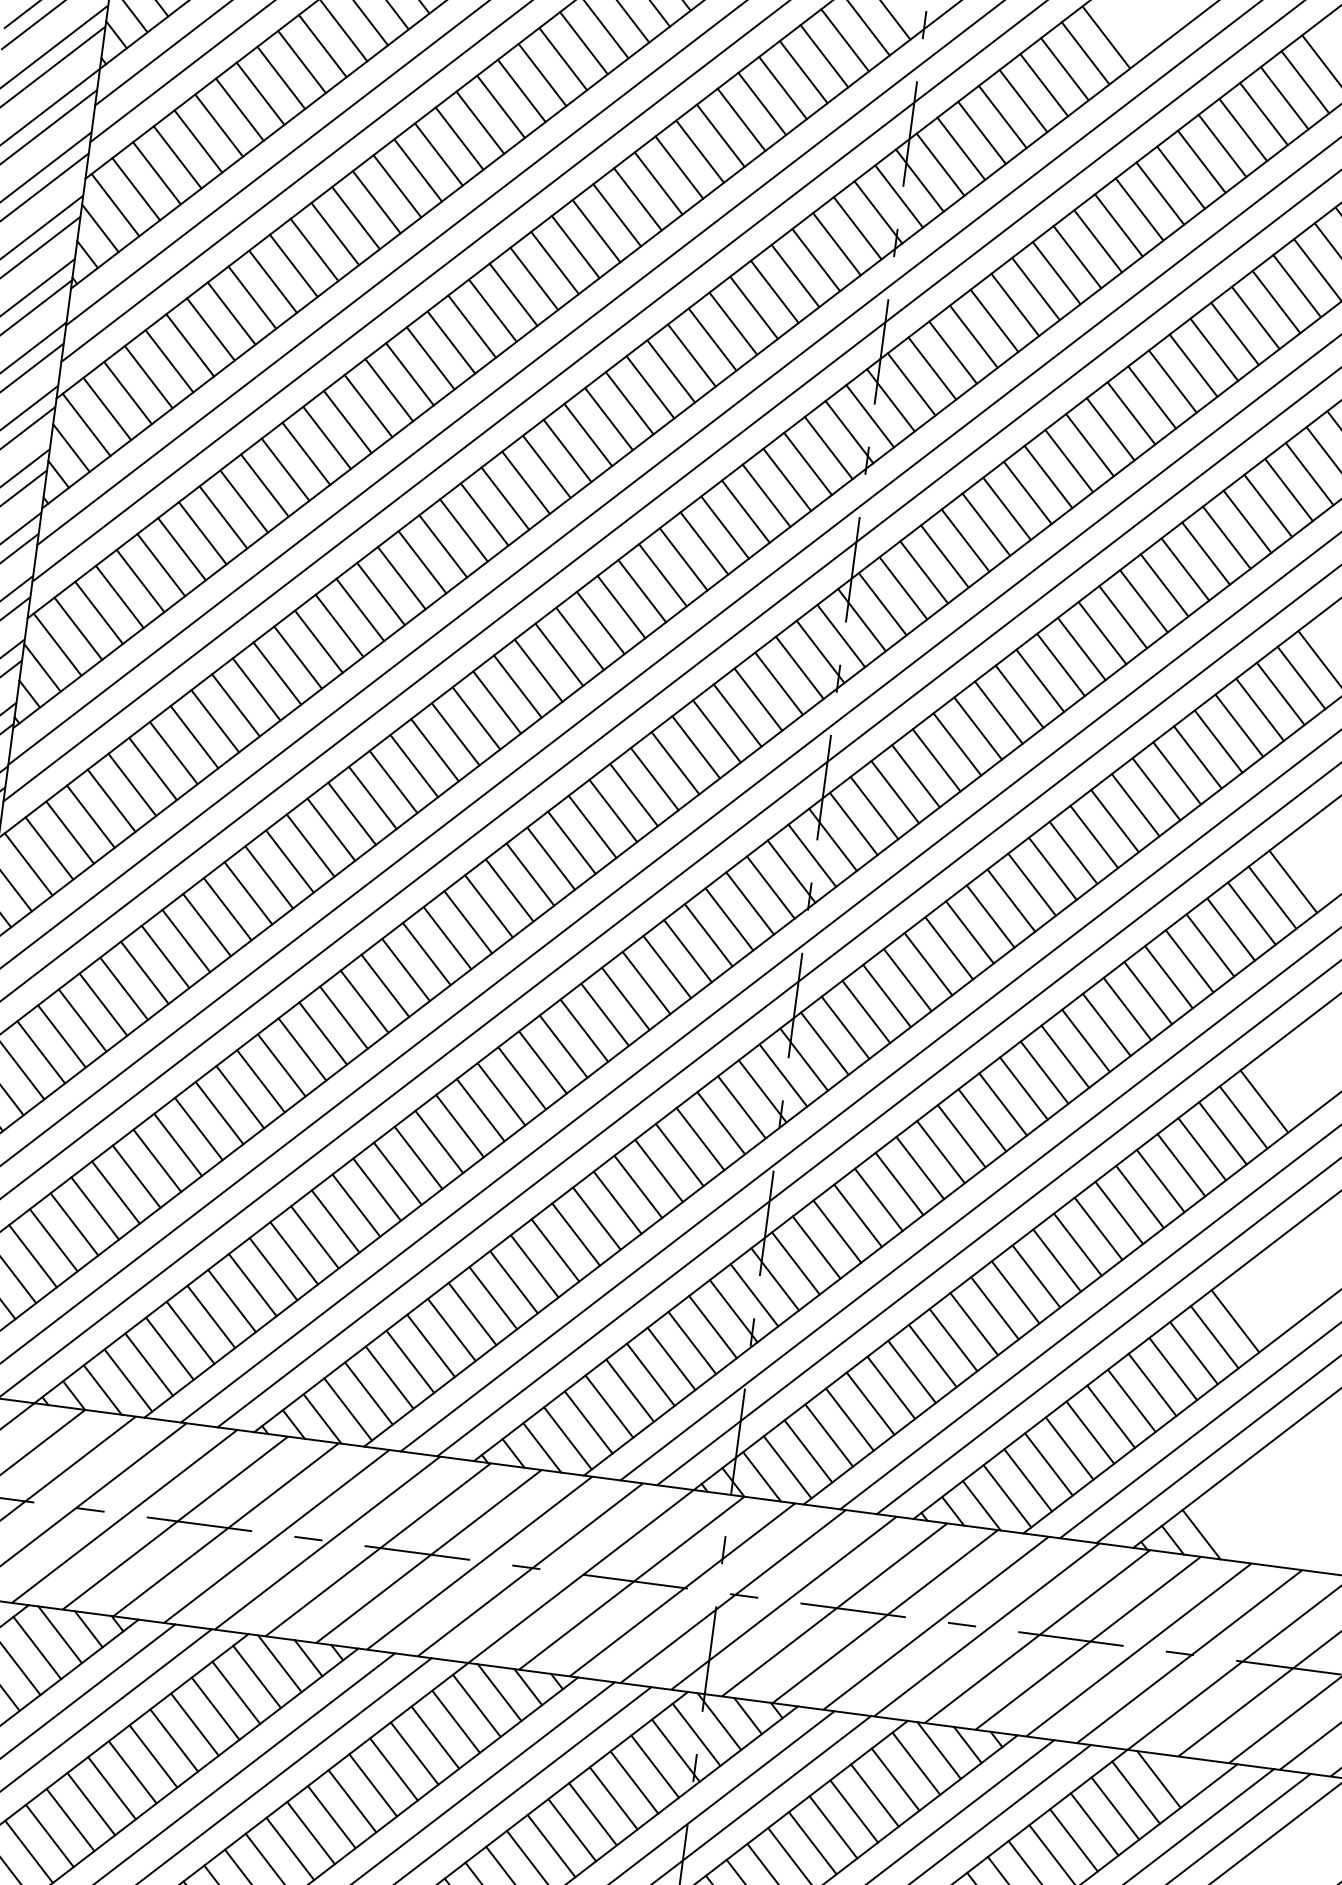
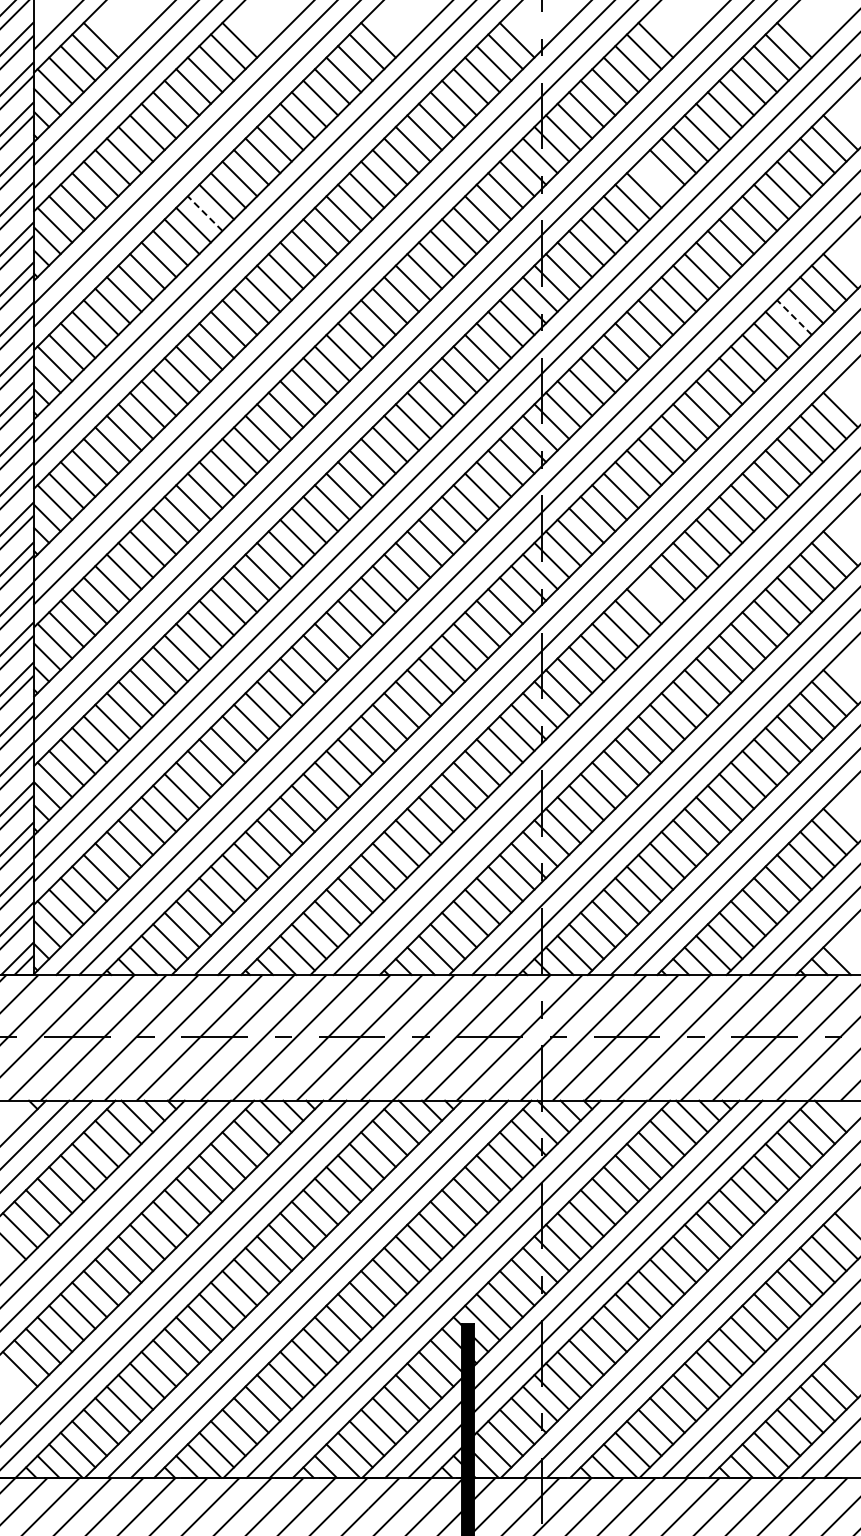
line: (356, 218) -> (205, 213), solid -> dashed
line: (1077, 256) -> (655, 178), removed
line: (1268, 505) -> (794, 317), solid -> dashed
line: (990, 915) -> (655, 594), removed

